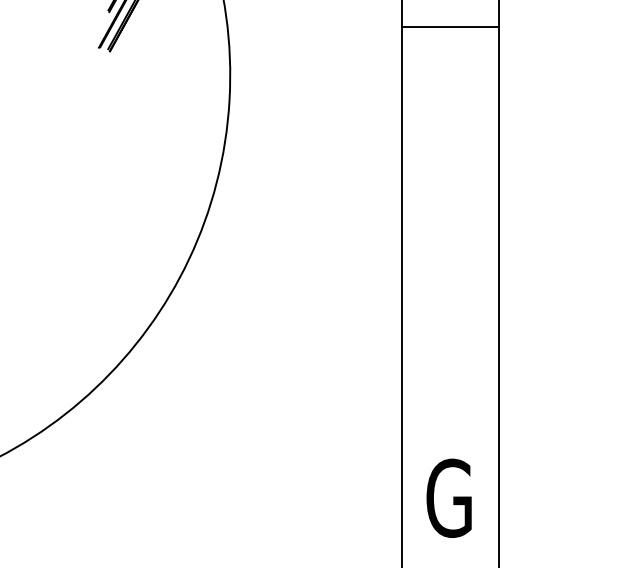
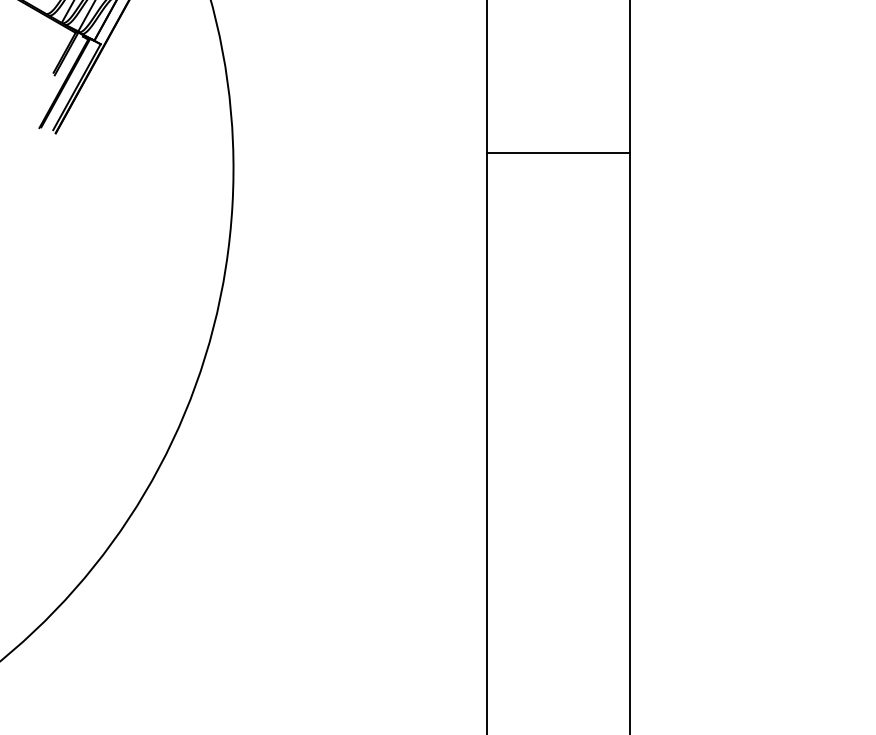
line: (450, 26) -> (559, 152), moved

